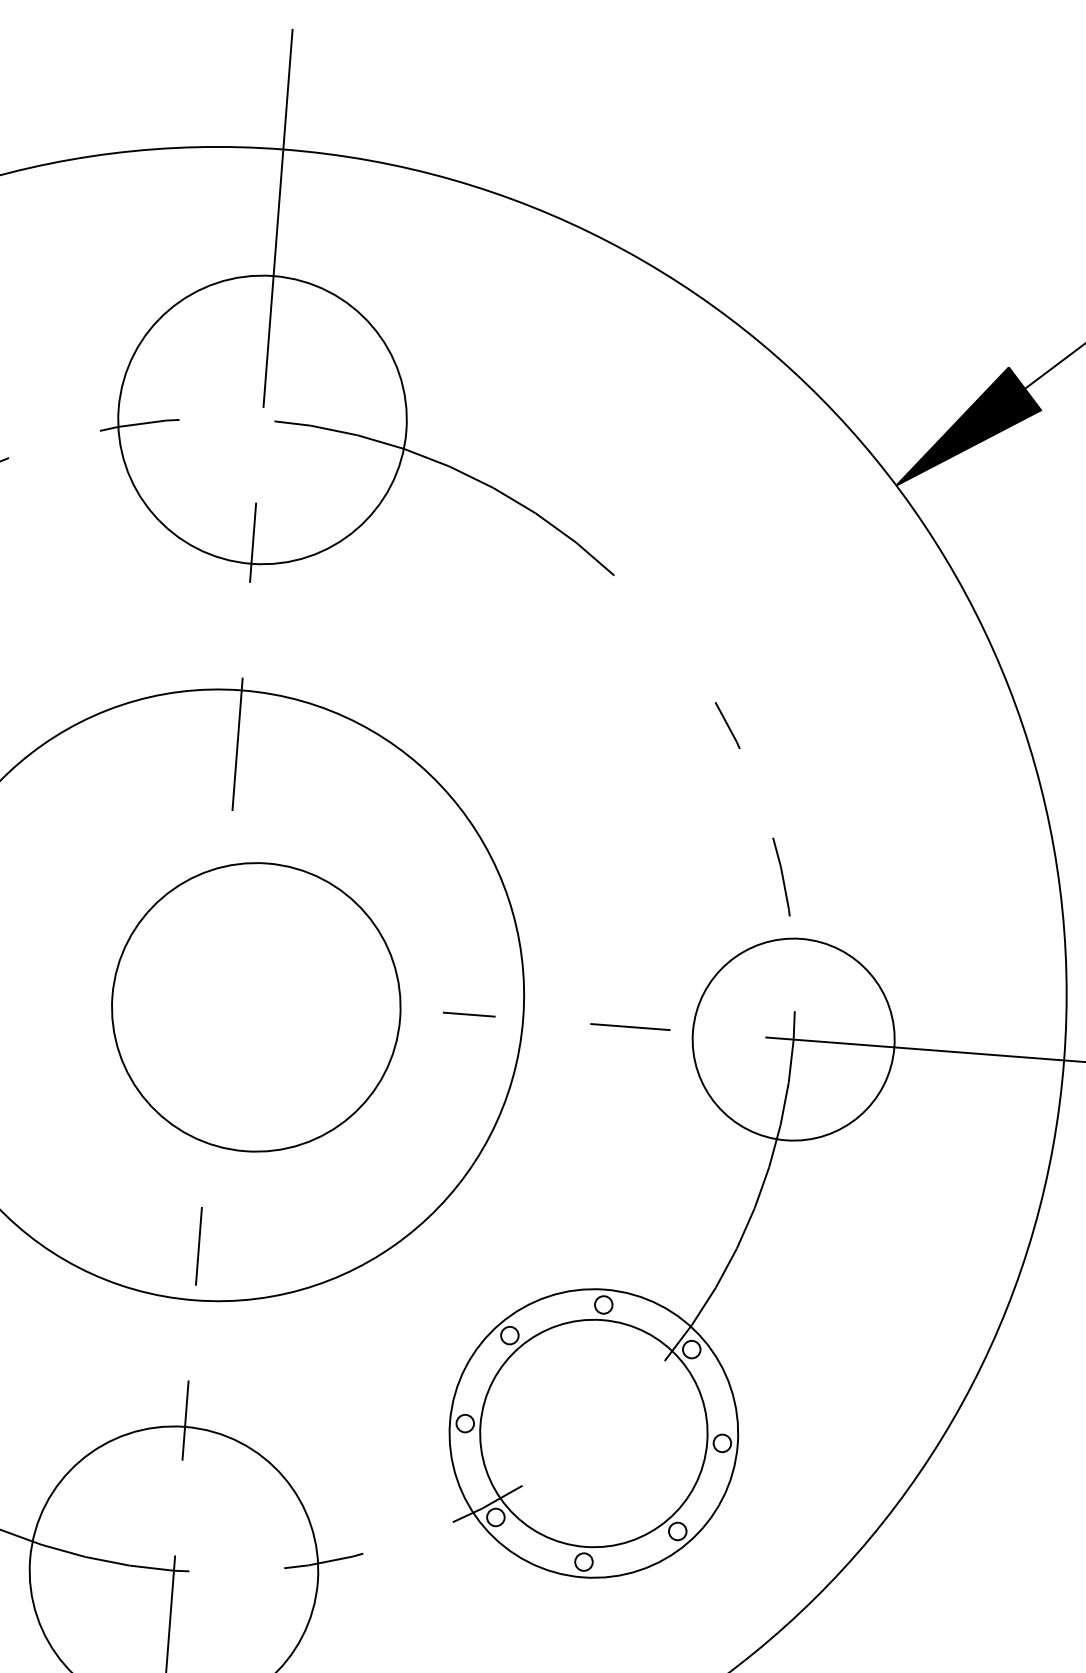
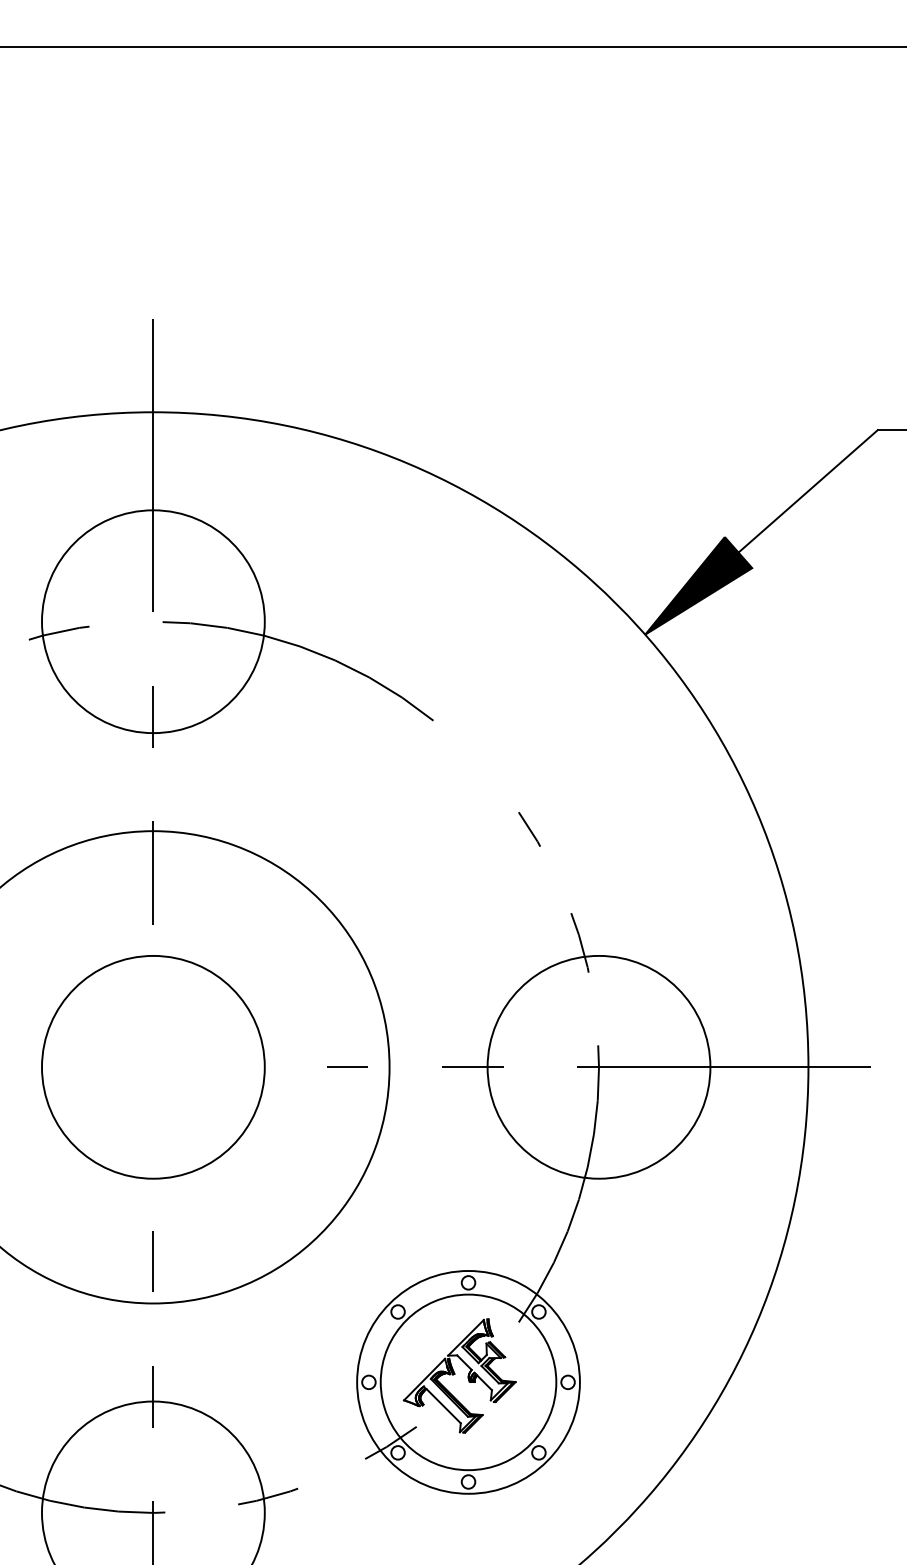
circle: (256, 1007) -> (153, 1067), moved
circle: (793, 1038) -> (598, 1066), size x1.43
part: (582, 1423) -> (459, 1375), added

